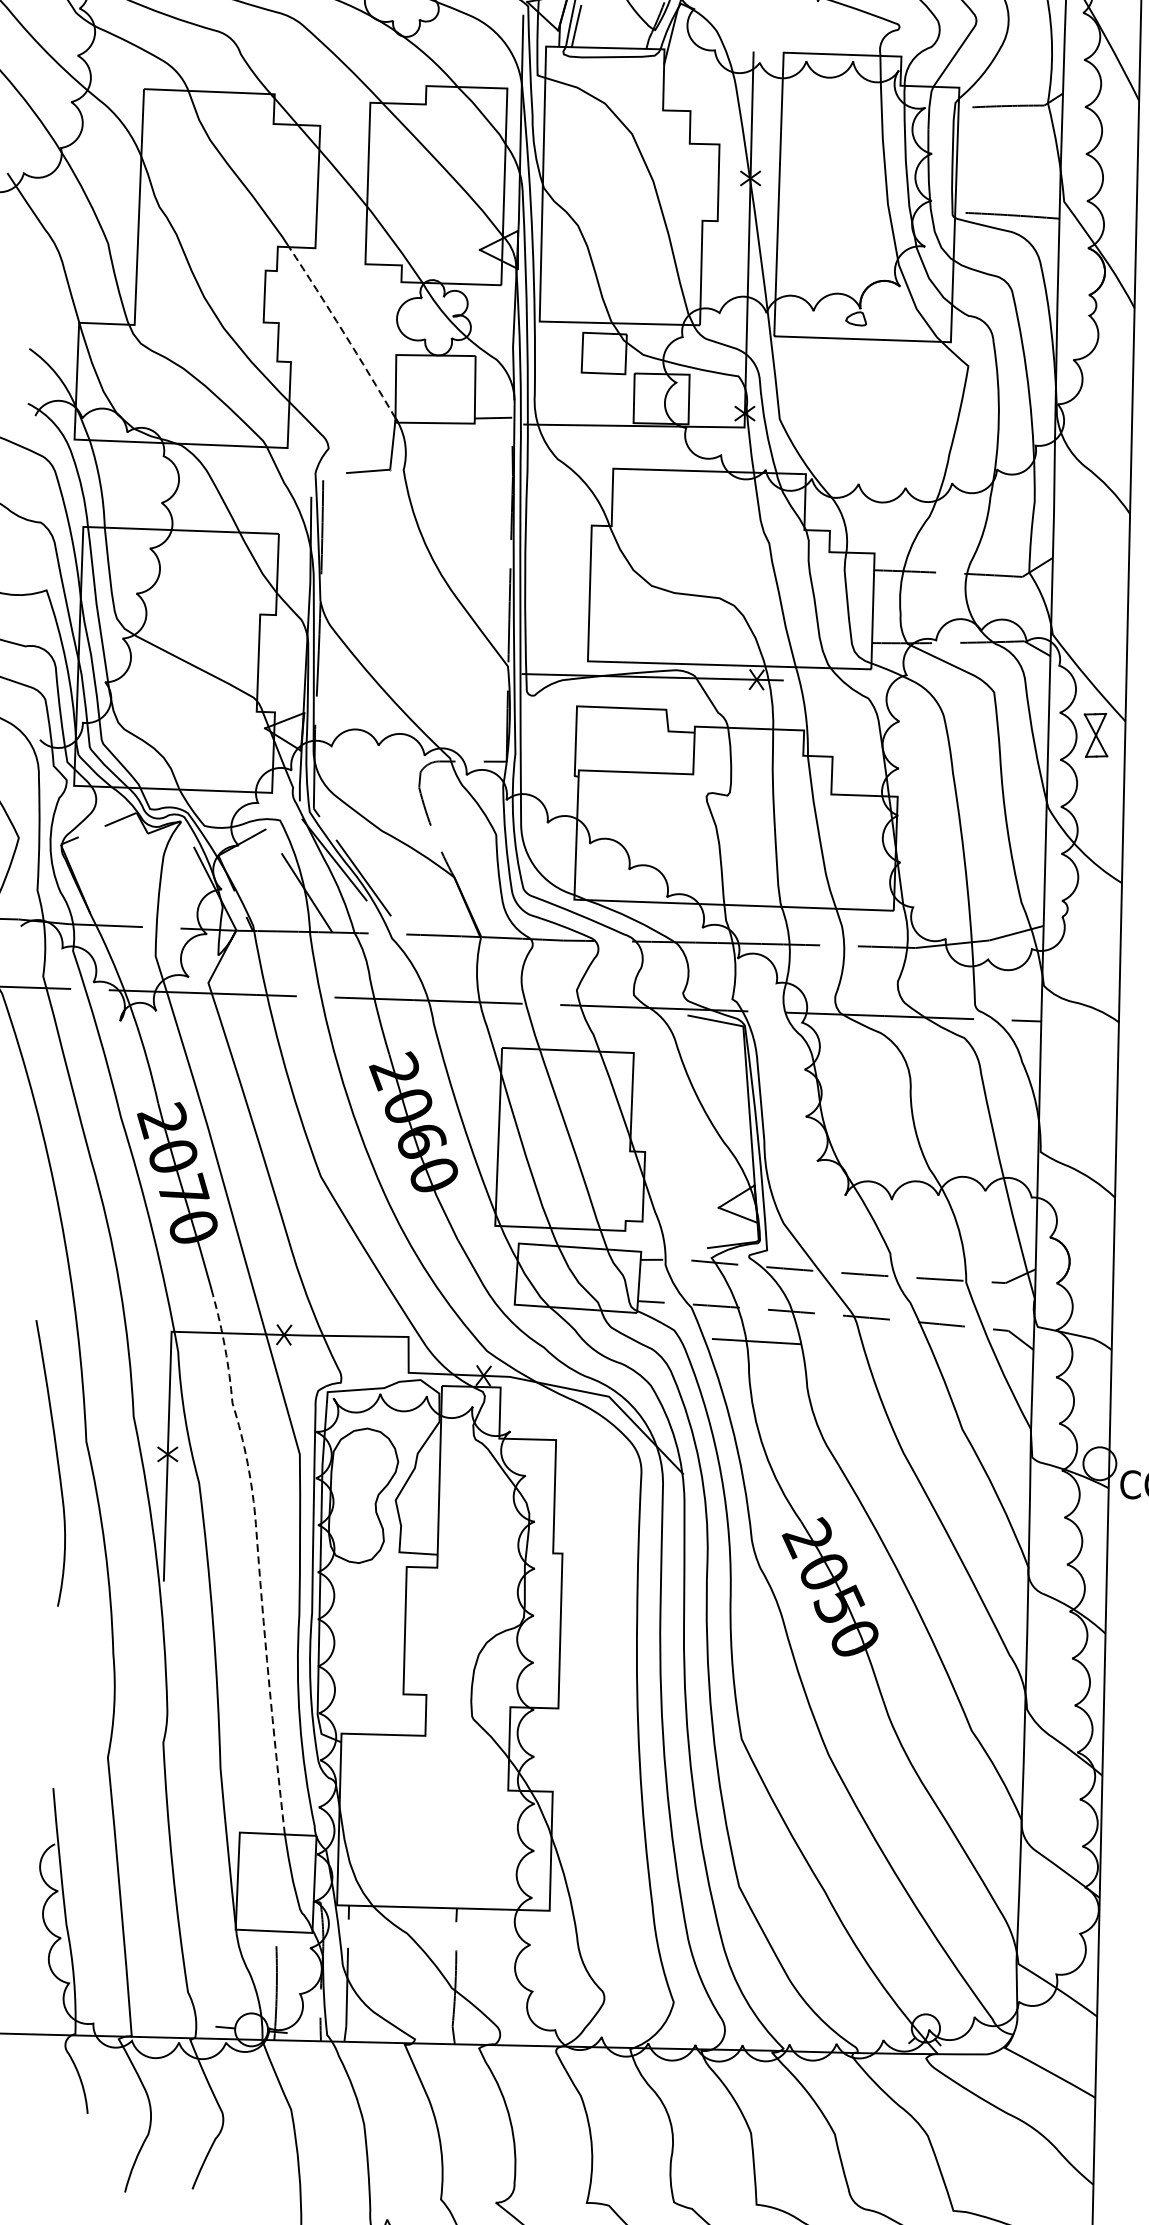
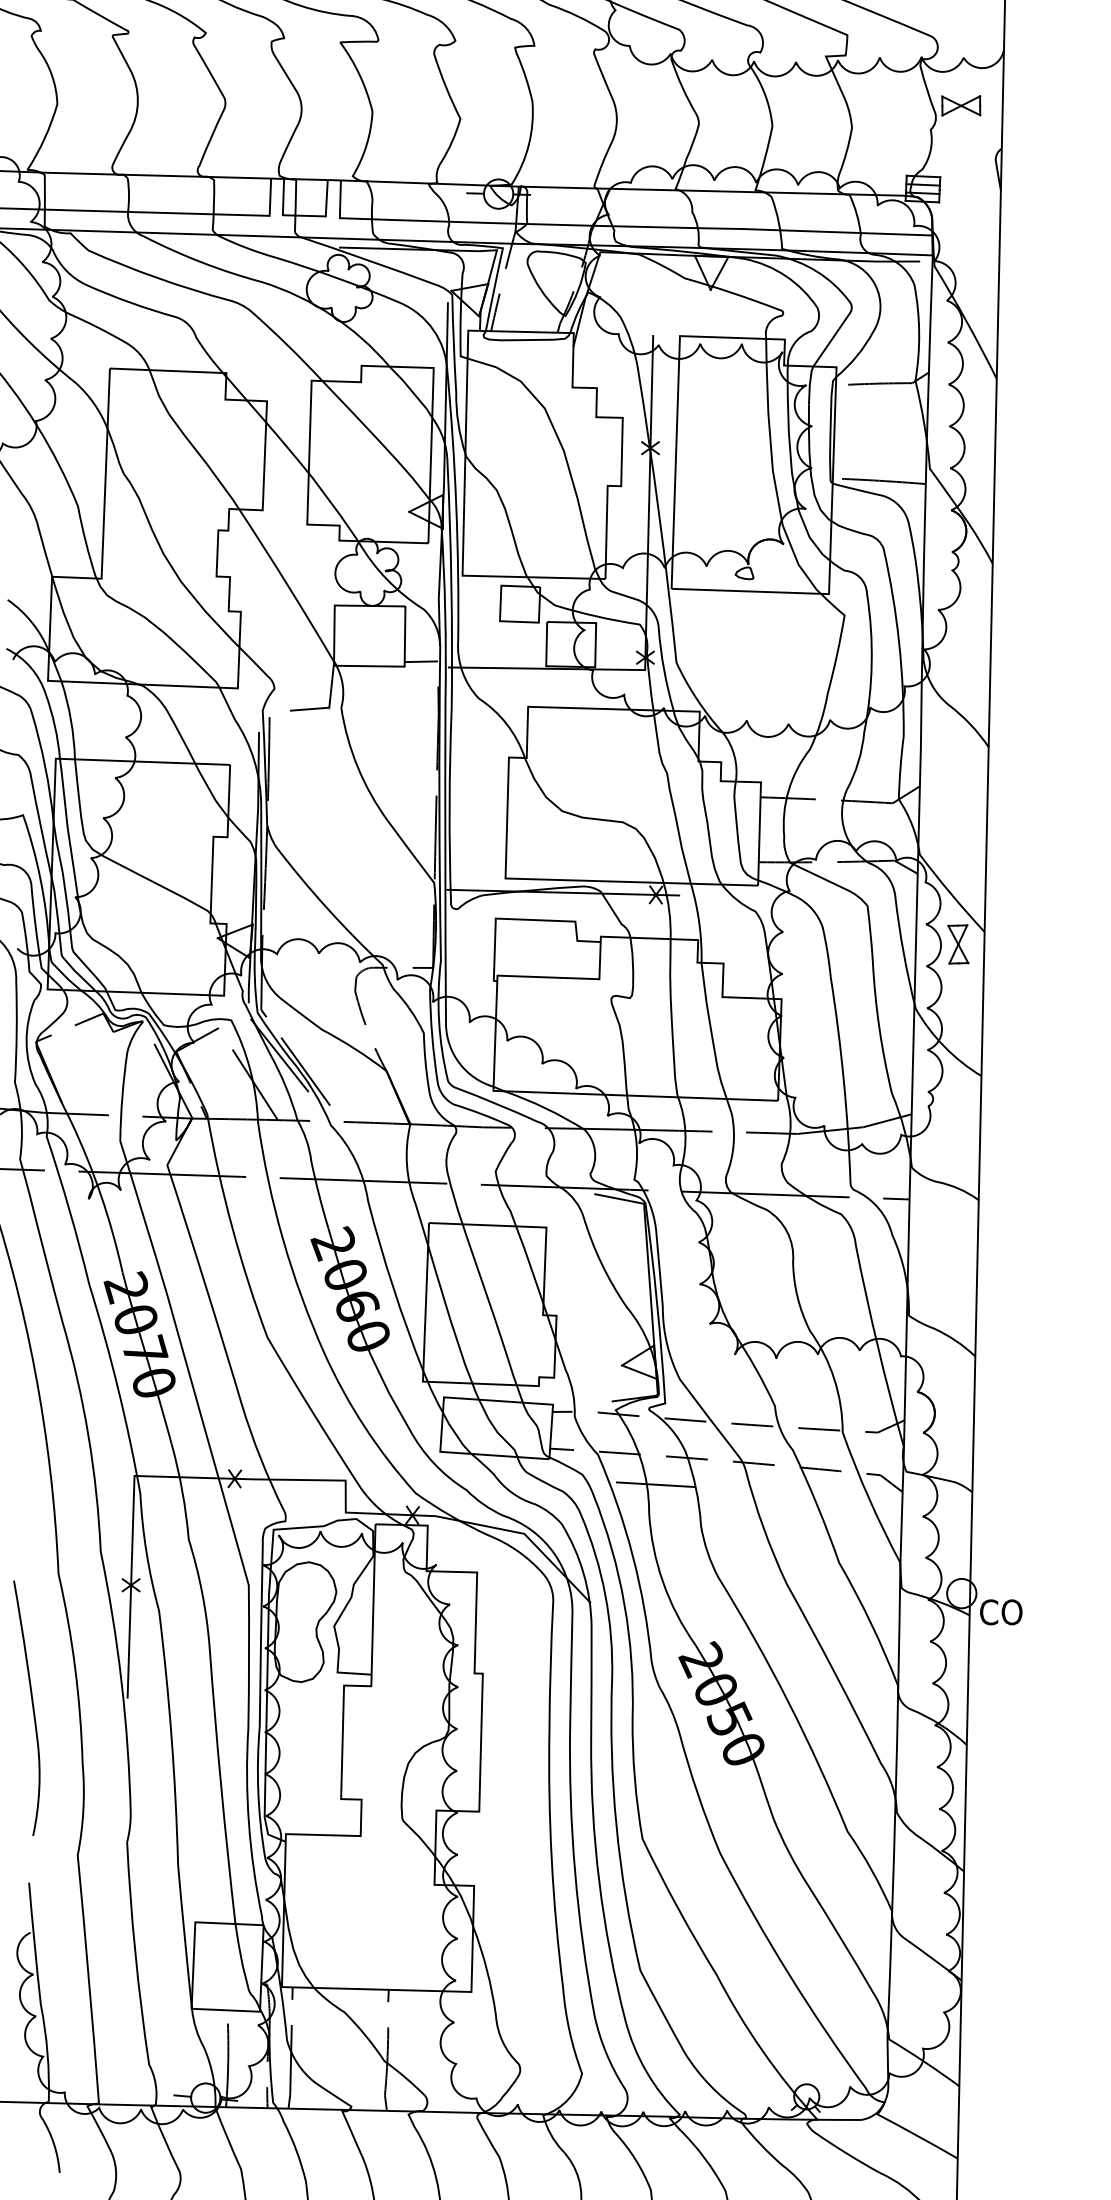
line: (343, 332) -> (287, 585), dashed -> solid
curve: (57, 1462) -> (32, 1707), moved
line: (259, 1559) -> (212, 1678), dashed -> solid

